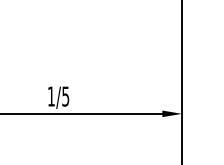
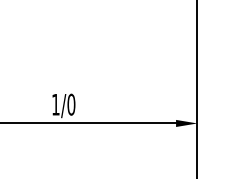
text: (65, 96) -> (71, 104), 1/5 -> 1/0

